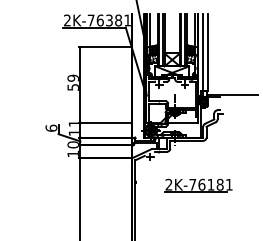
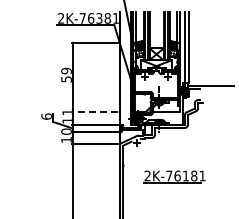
line: (104, 123) -> (94, 112), solid -> dashed
part: (198, 185) -> (174, 176), moved

